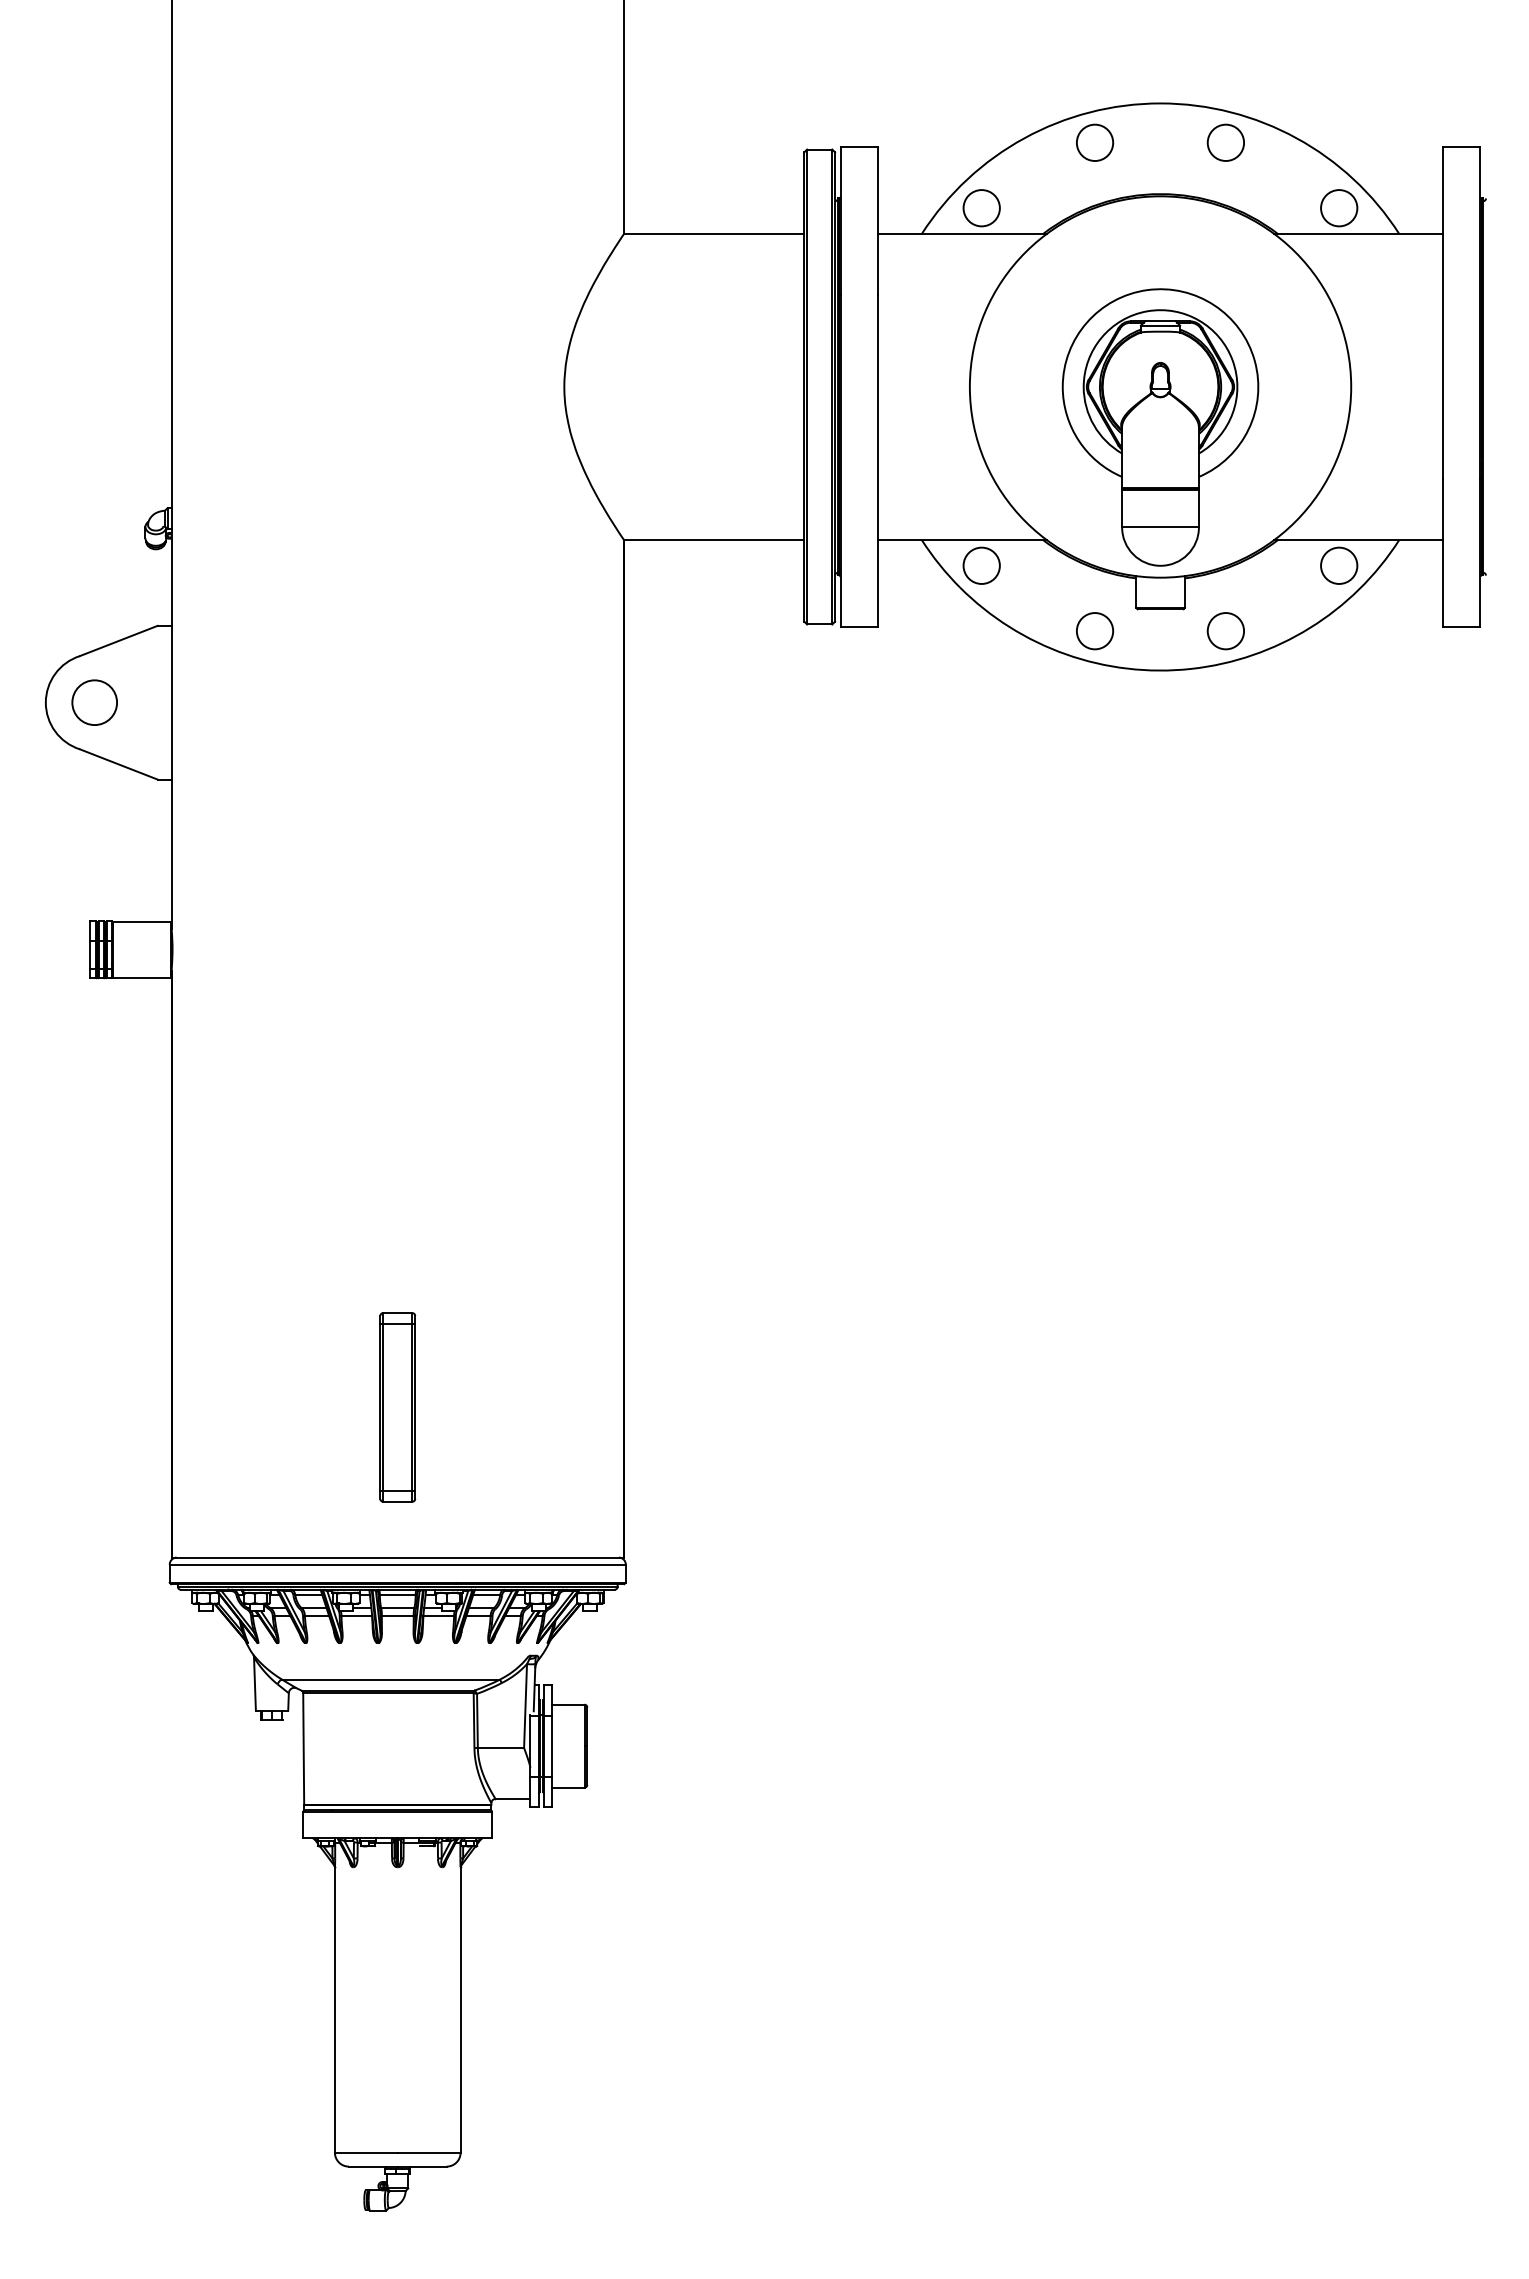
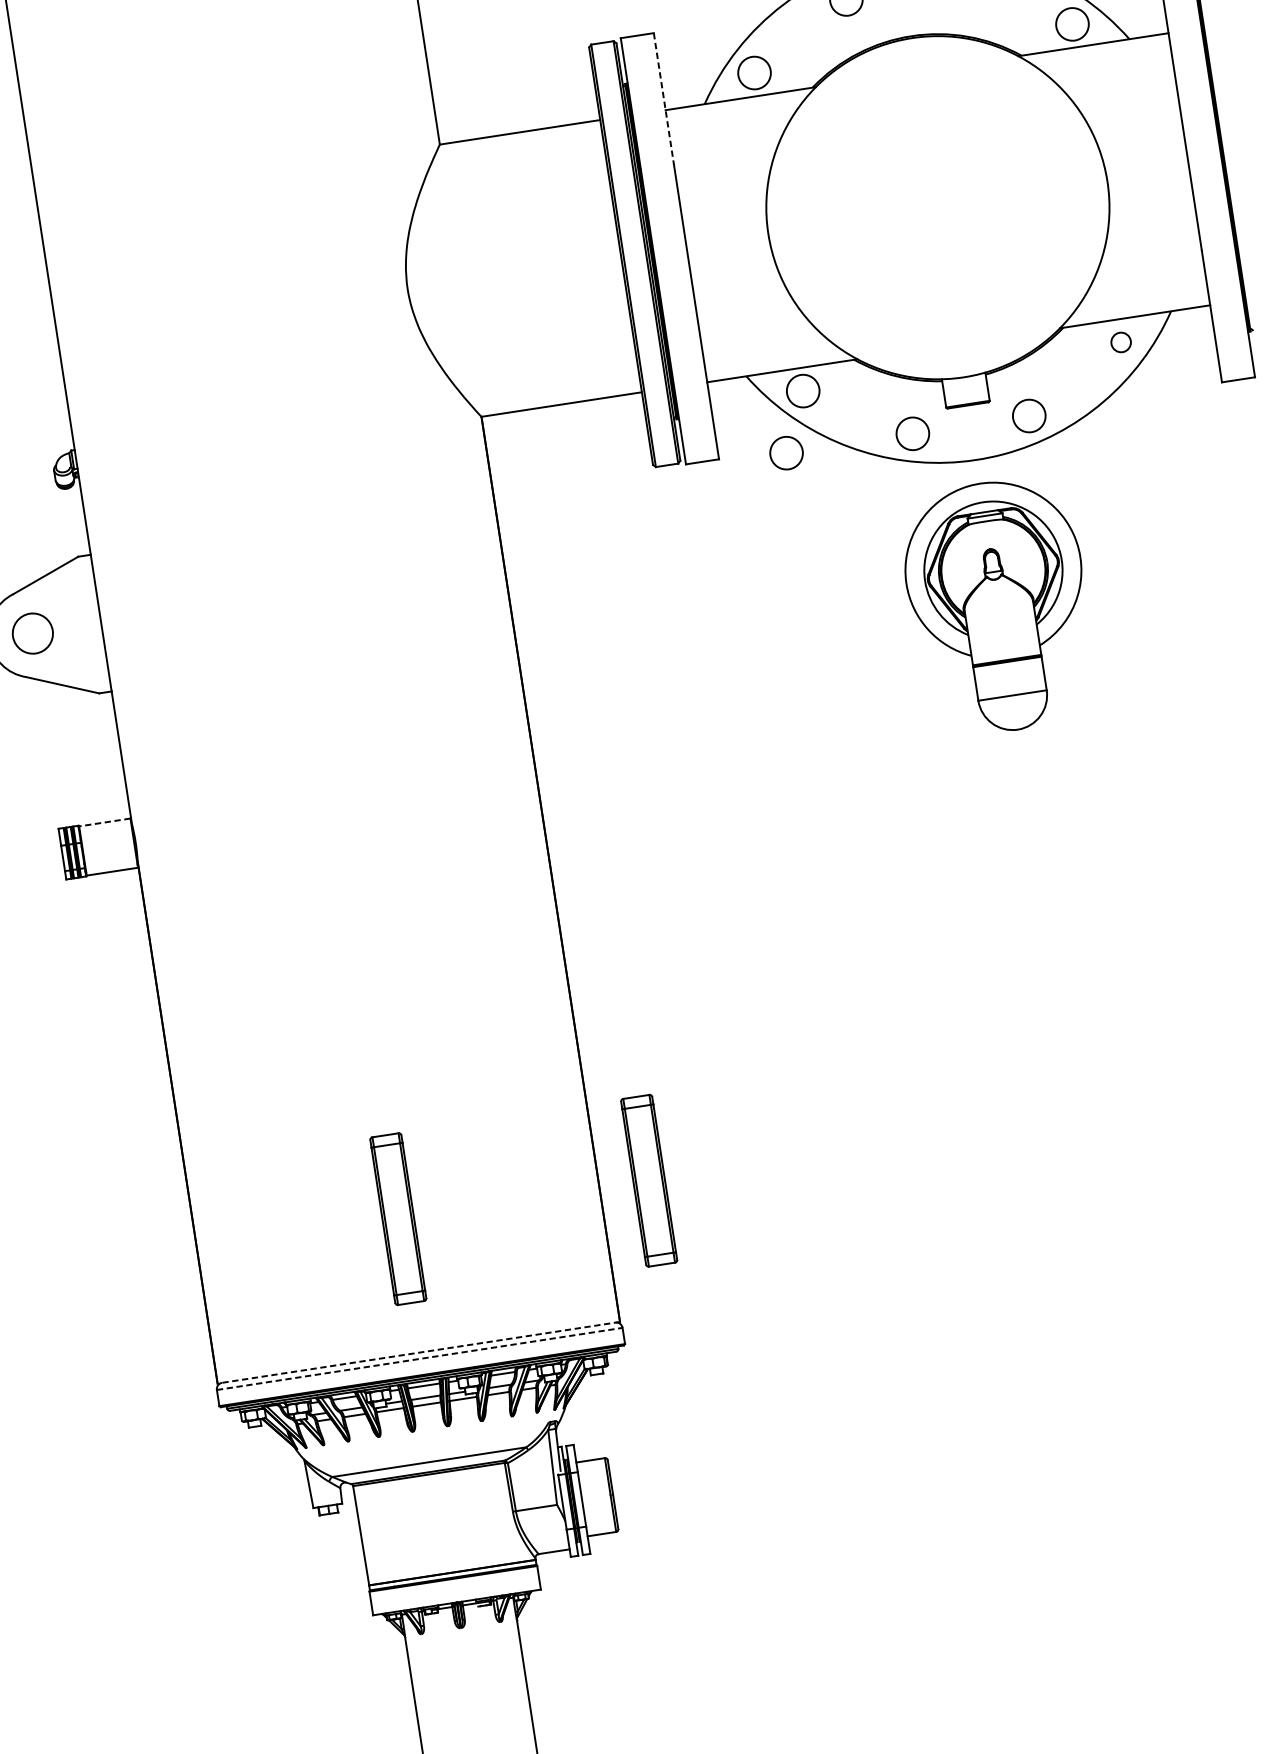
line: (877, 221) -> (663, 99), solid -> dashed
part: (1160, 427) -> (998, 606), moved
circle: (1339, 565) -> (1121, 342), size x0.6
circle: (953, 631) -> (787, 453), added
line: (142, 922) -> (105, 822), solid -> dashed
part: (679, 1407) -> (648, 1180), added
line: (397, 1557) -> (418, 1352), solid -> dashed
line: (398, 1564) -> (420, 1358), solid -> dashed

